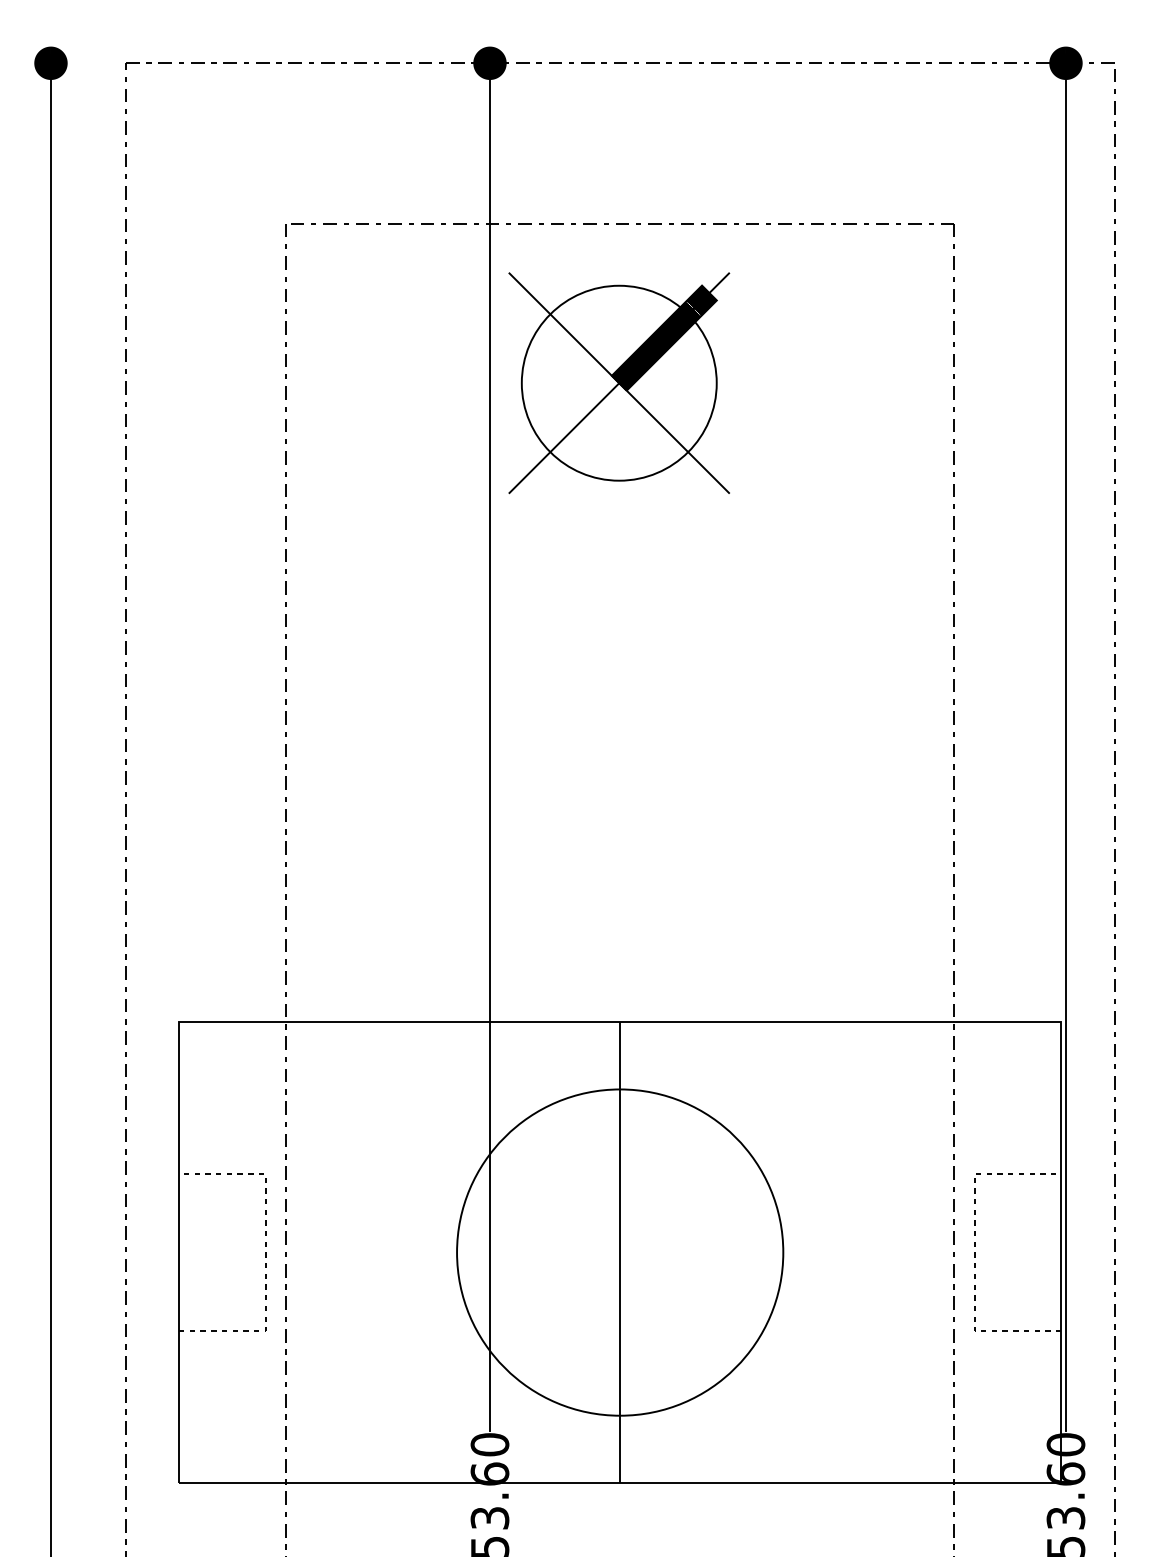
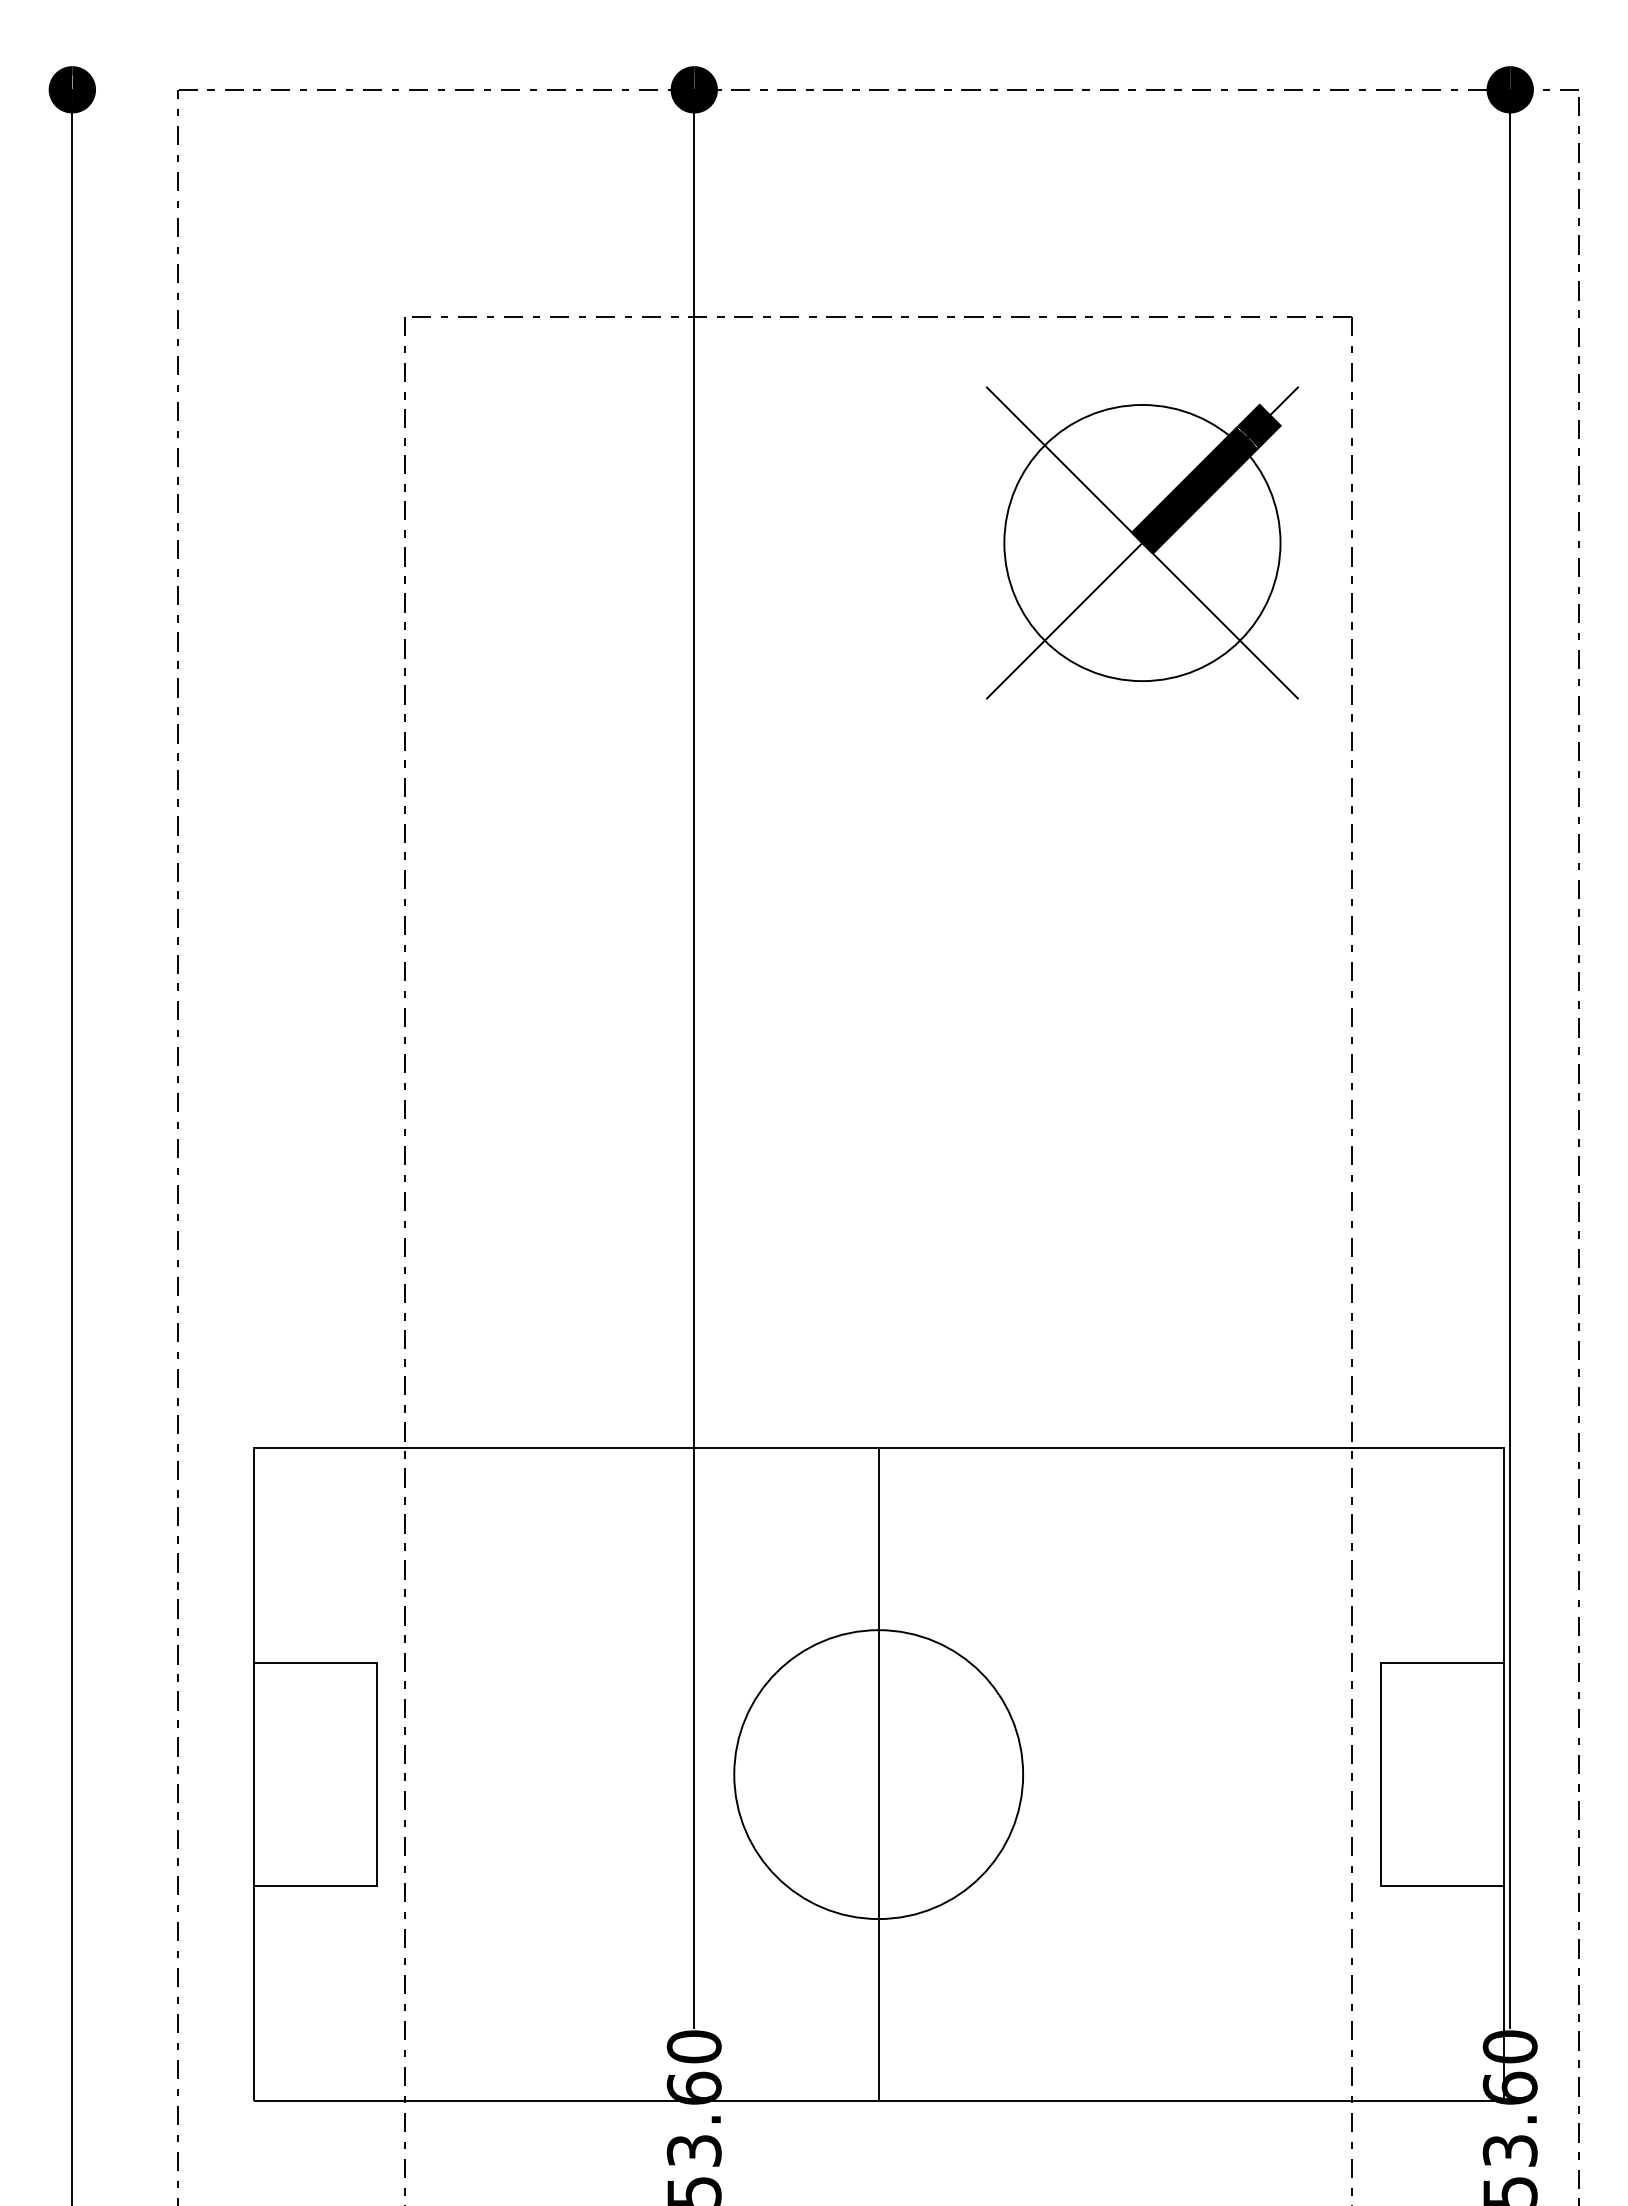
part: (618, 382) -> (1141, 542), moved
line: (265, 1252) -> (376, 1774), dashed -> solid
circle: (620, 1252) -> (878, 1774), size x0.62
line: (974, 1252) -> (1380, 1774), dashed -> solid

